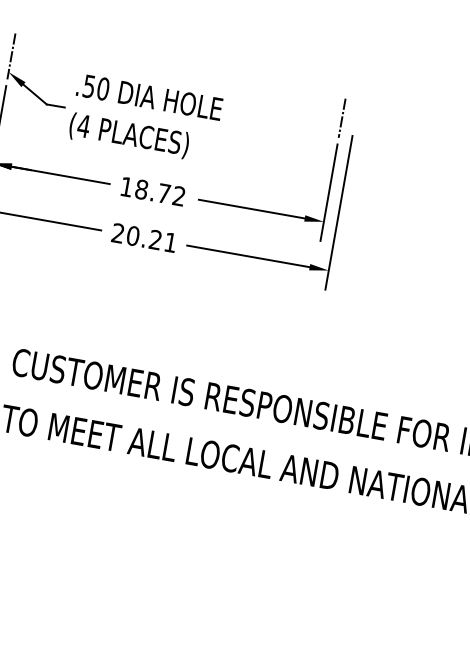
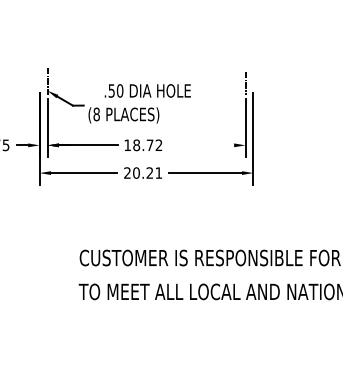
text: (149, 96) -> (147, 90), moved
text: (83, 126) -> (96, 114), (4 -> (8
line: (251, 209) -> (202, 145), removed

